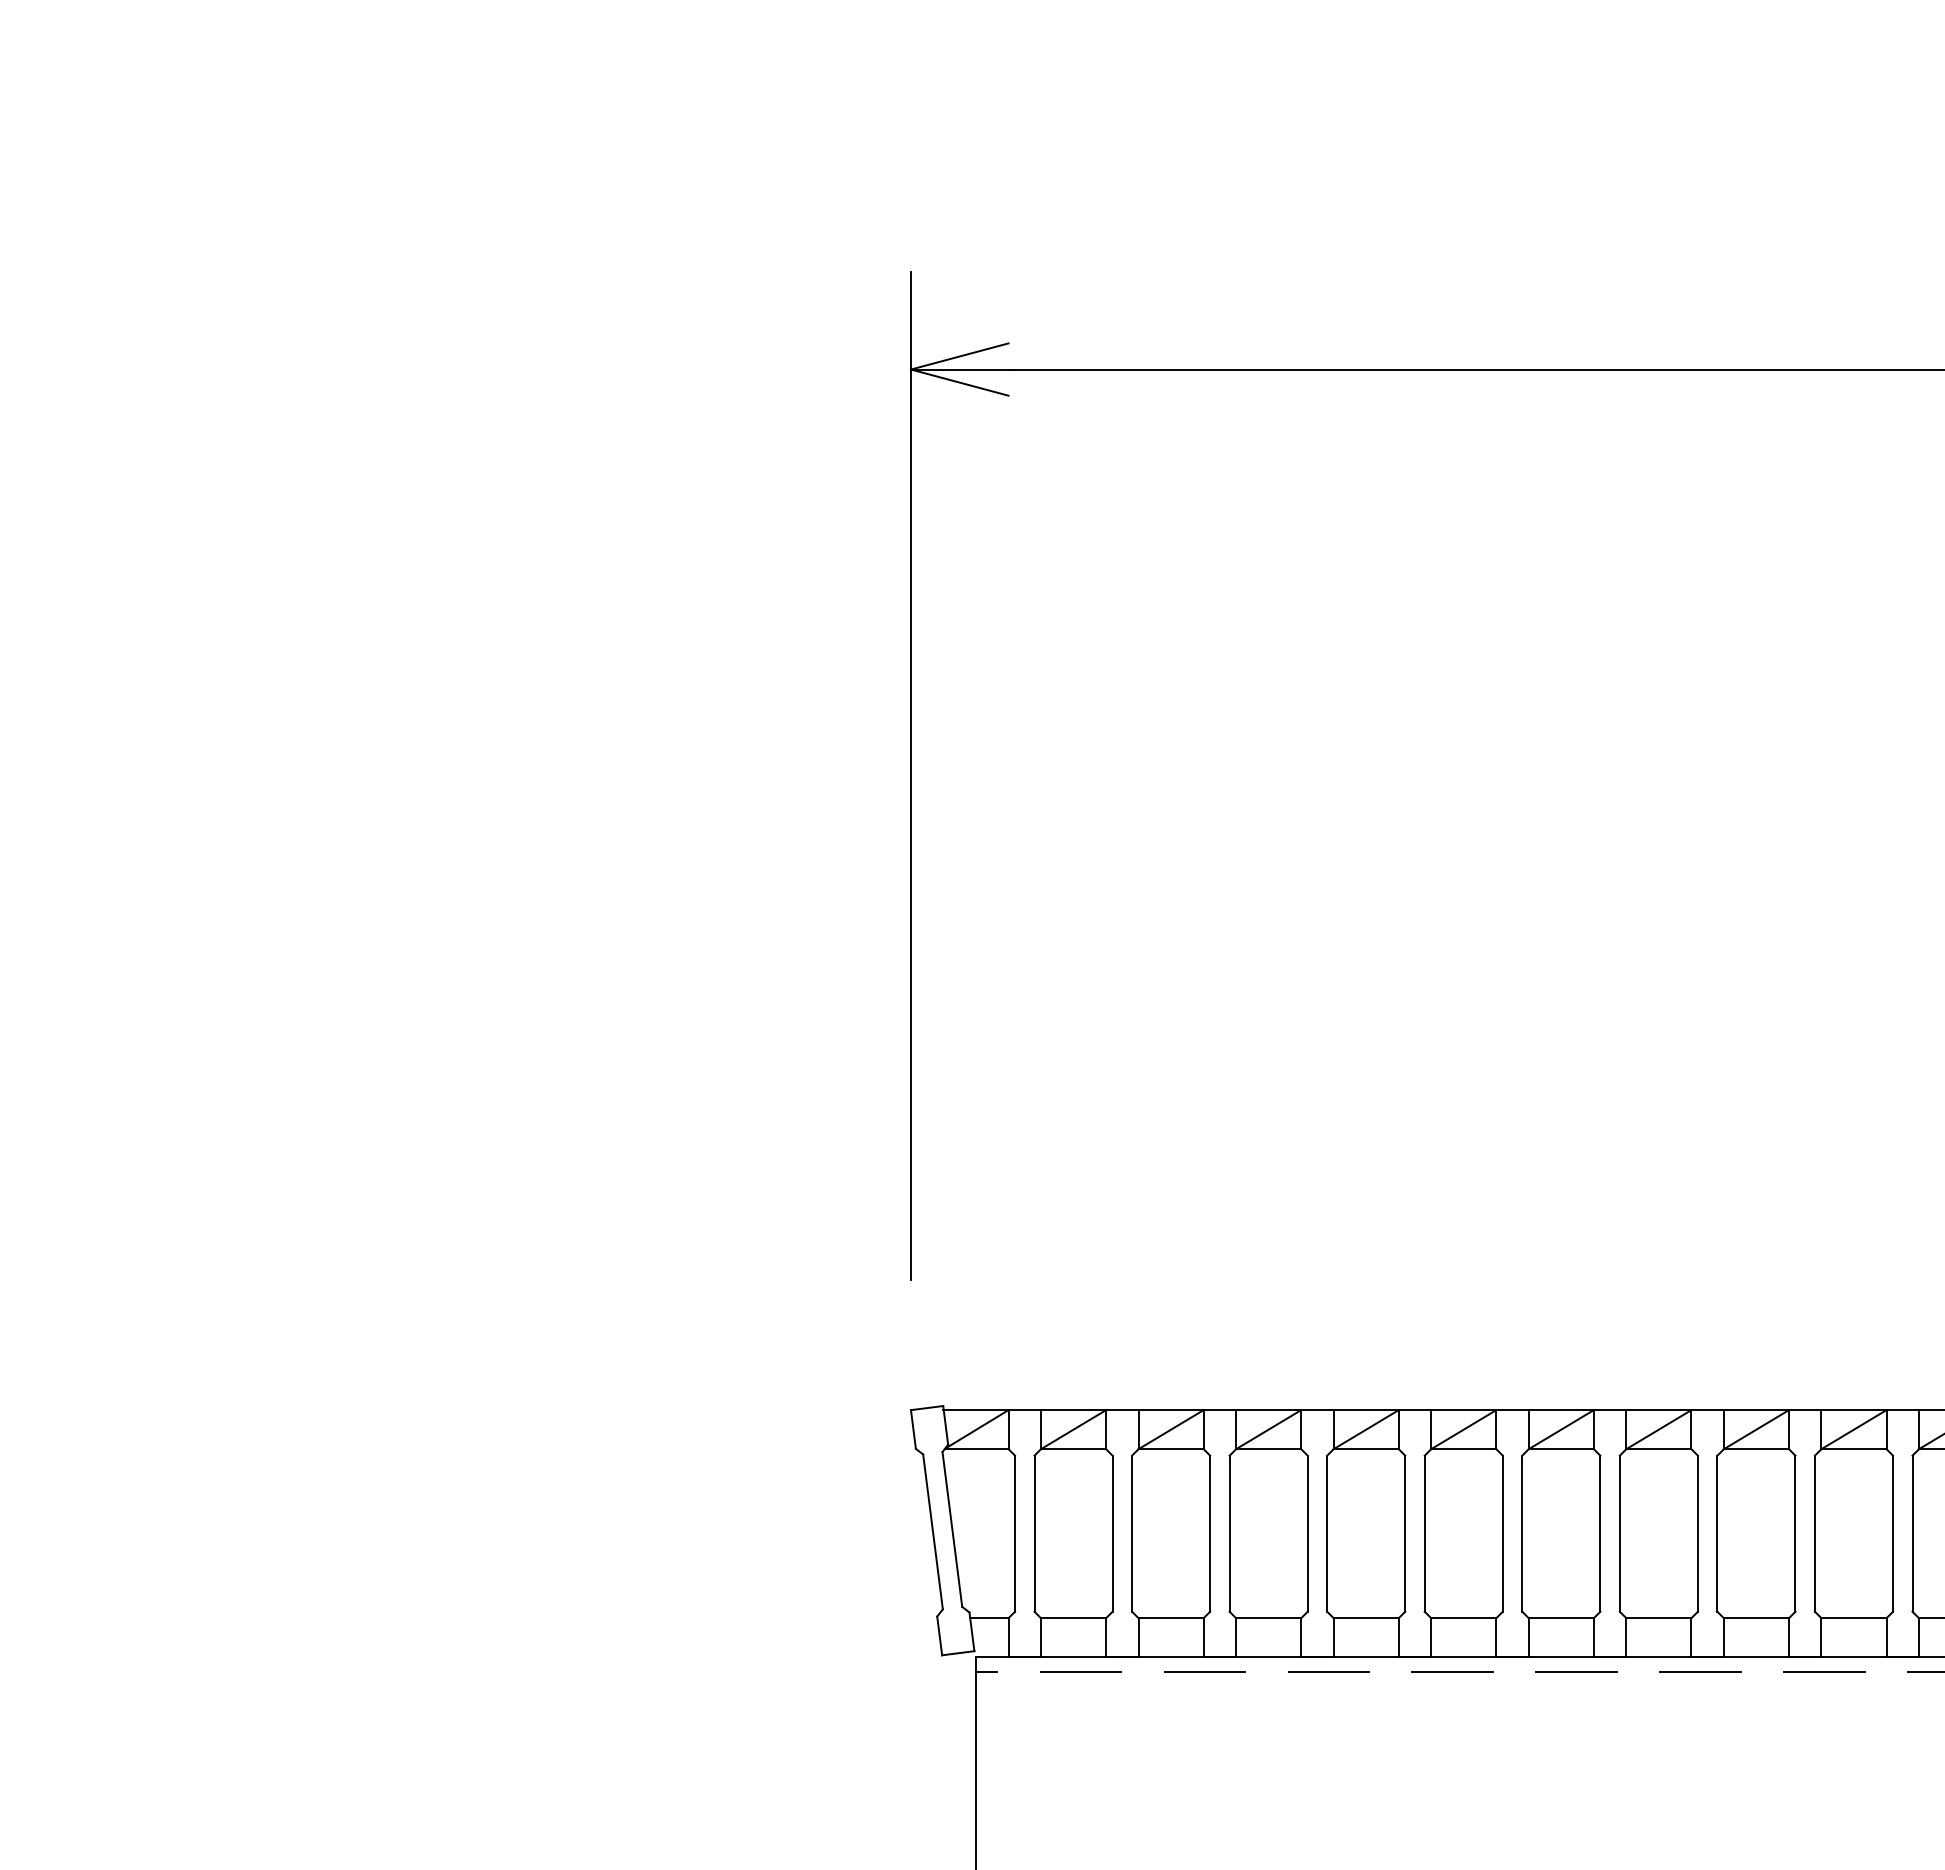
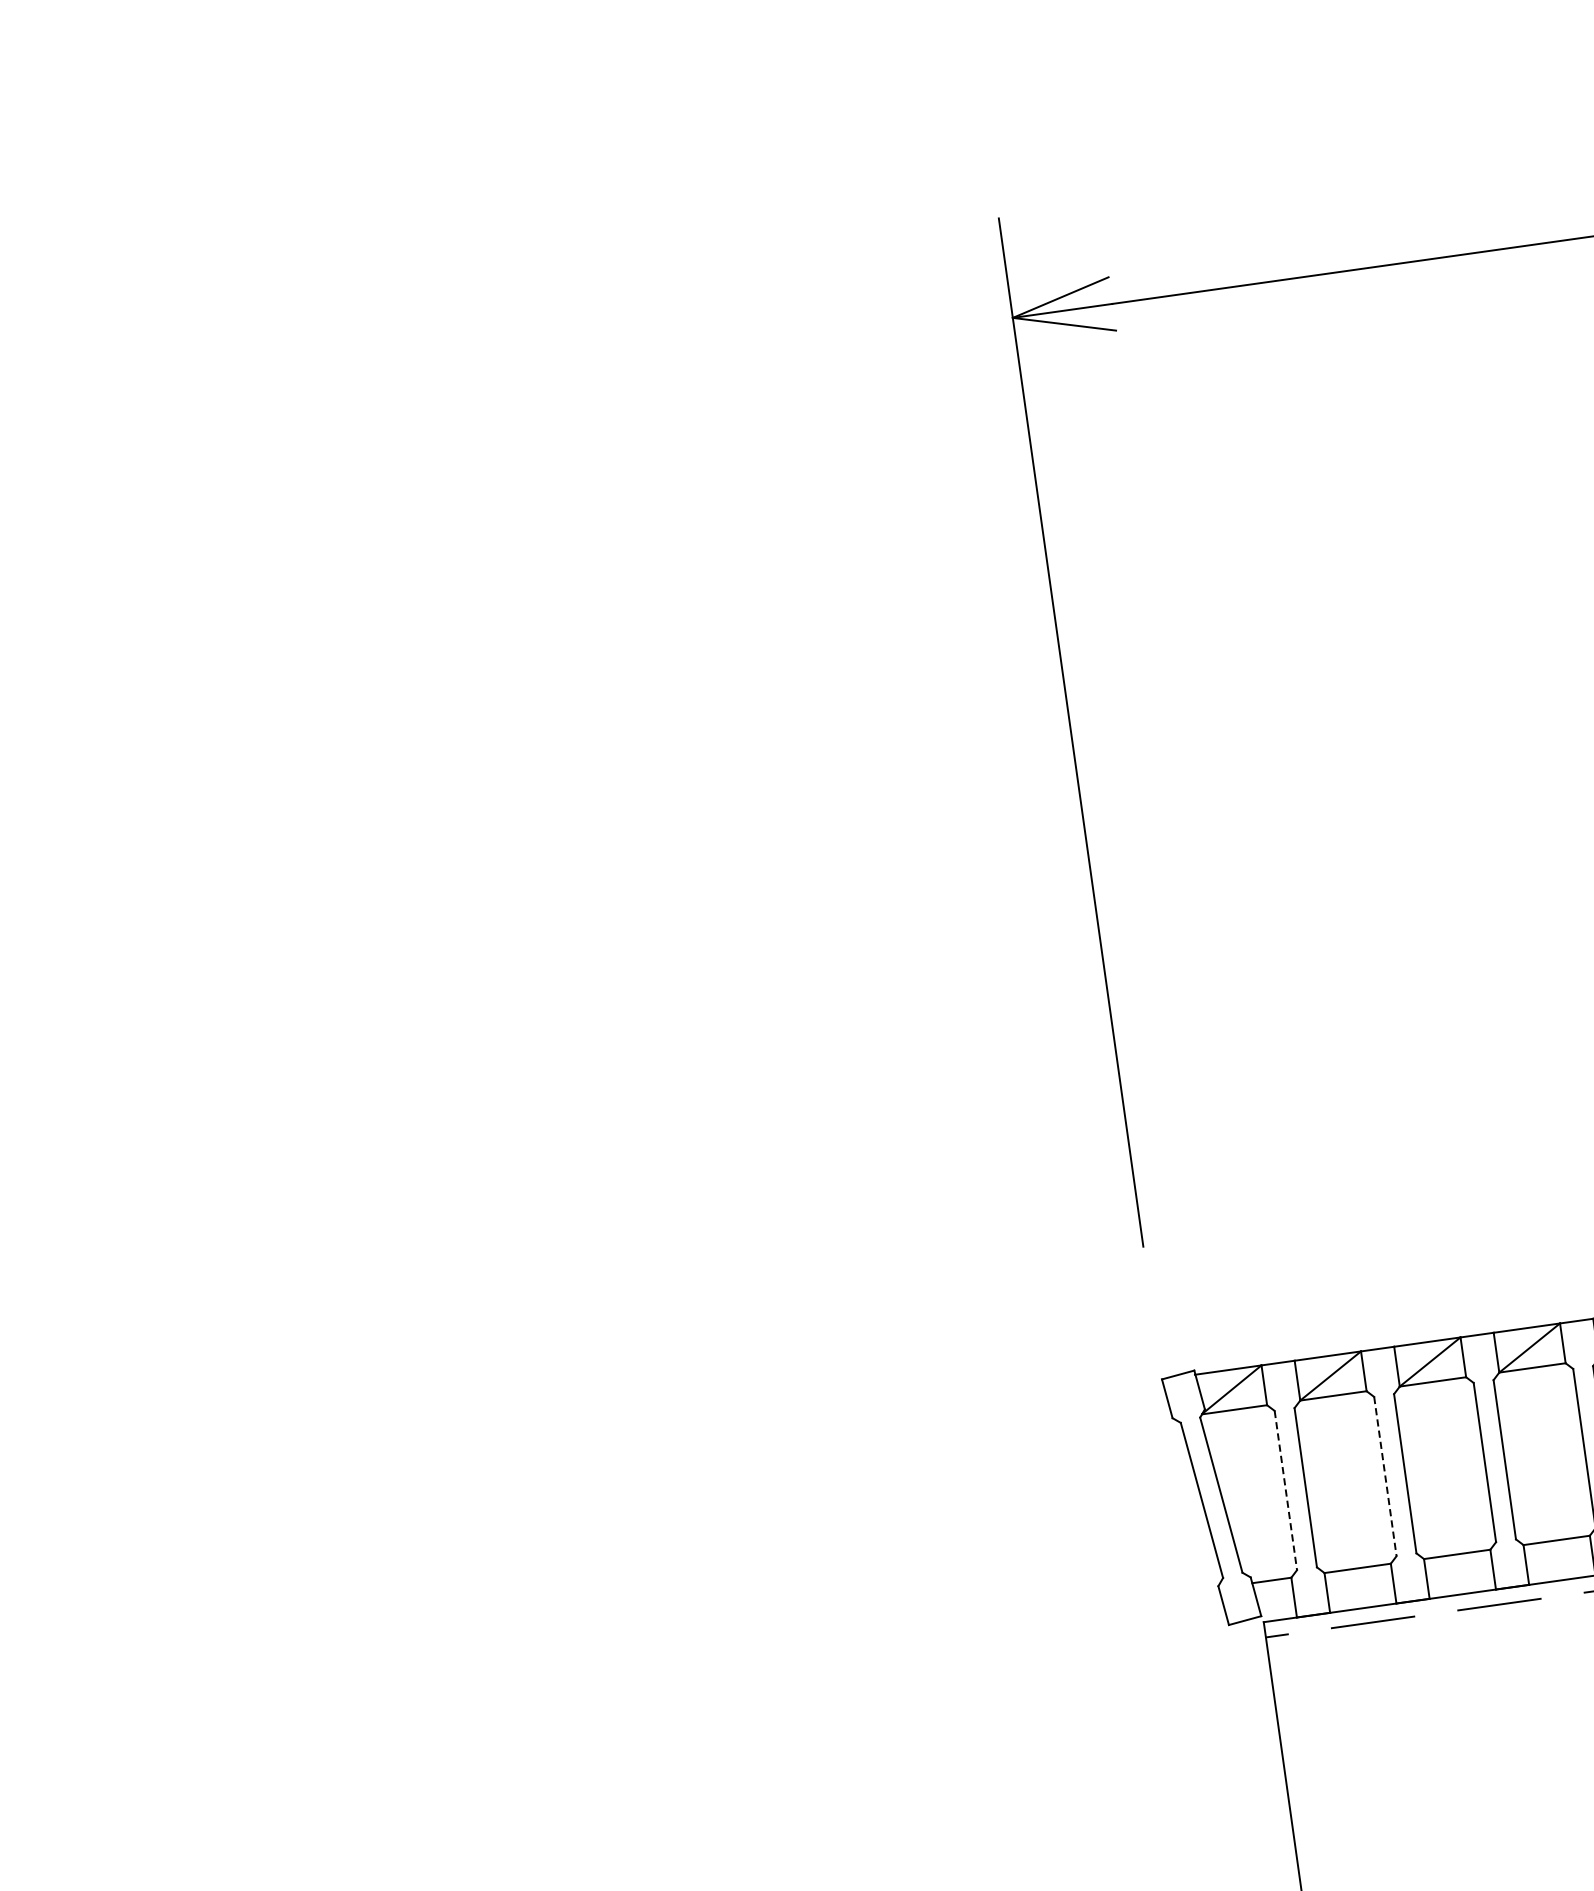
line: (1015, 1534) -> (1286, 1491), solid -> dashed
line: (1112, 1534) -> (1385, 1477), solid -> dashed

